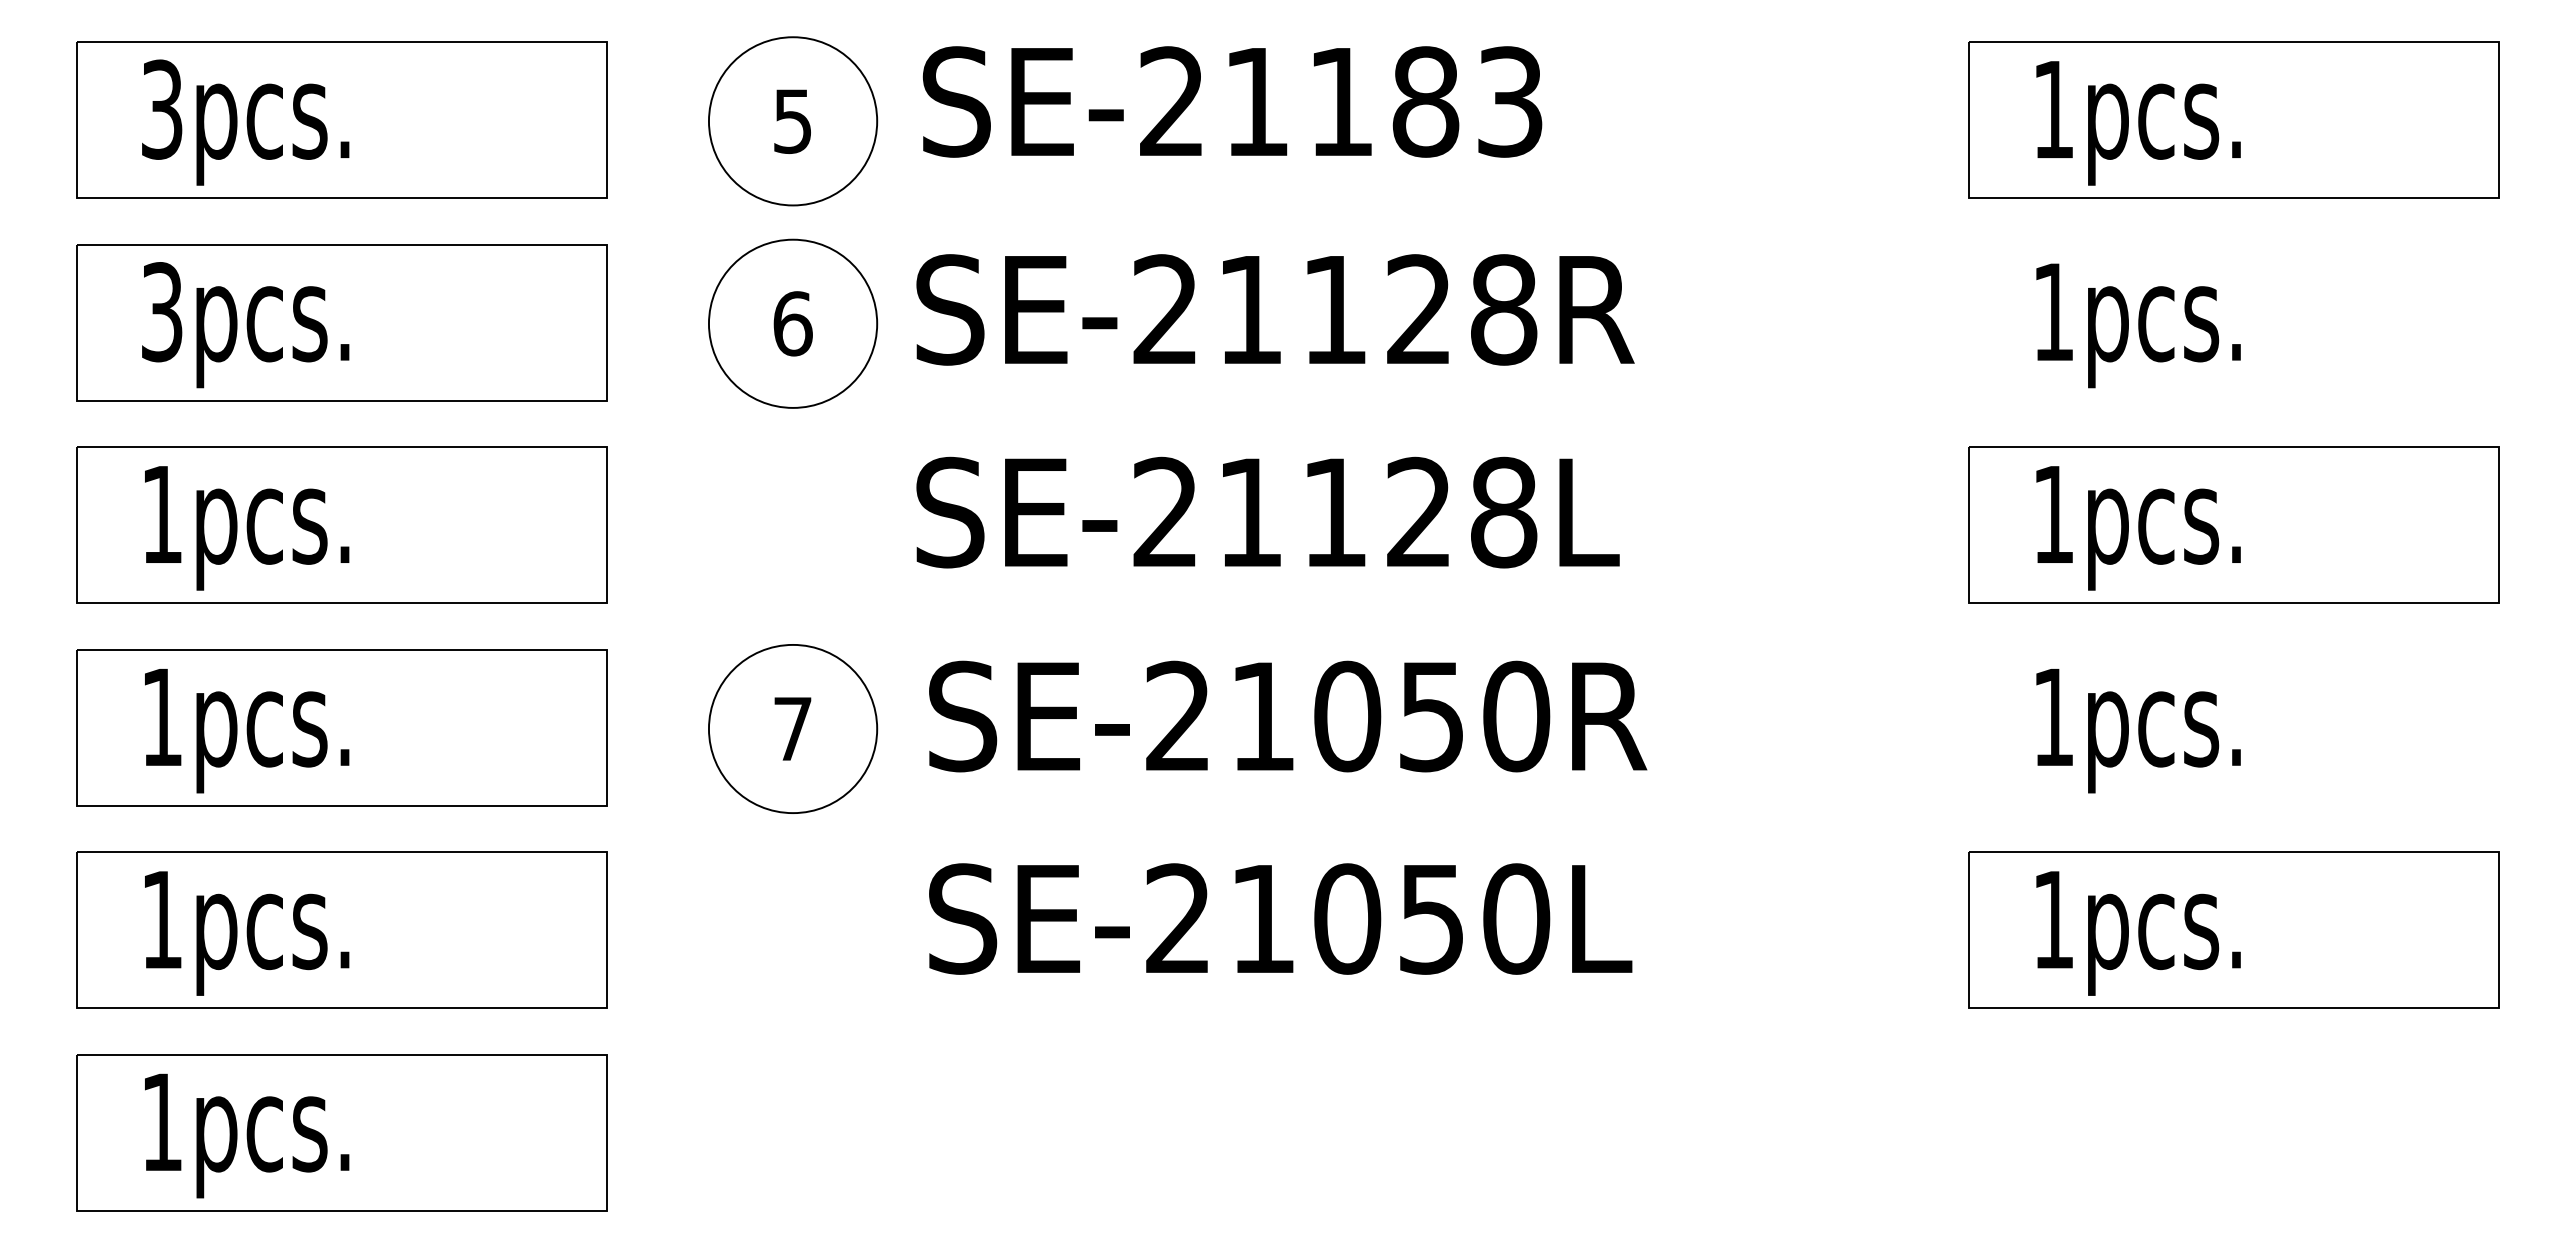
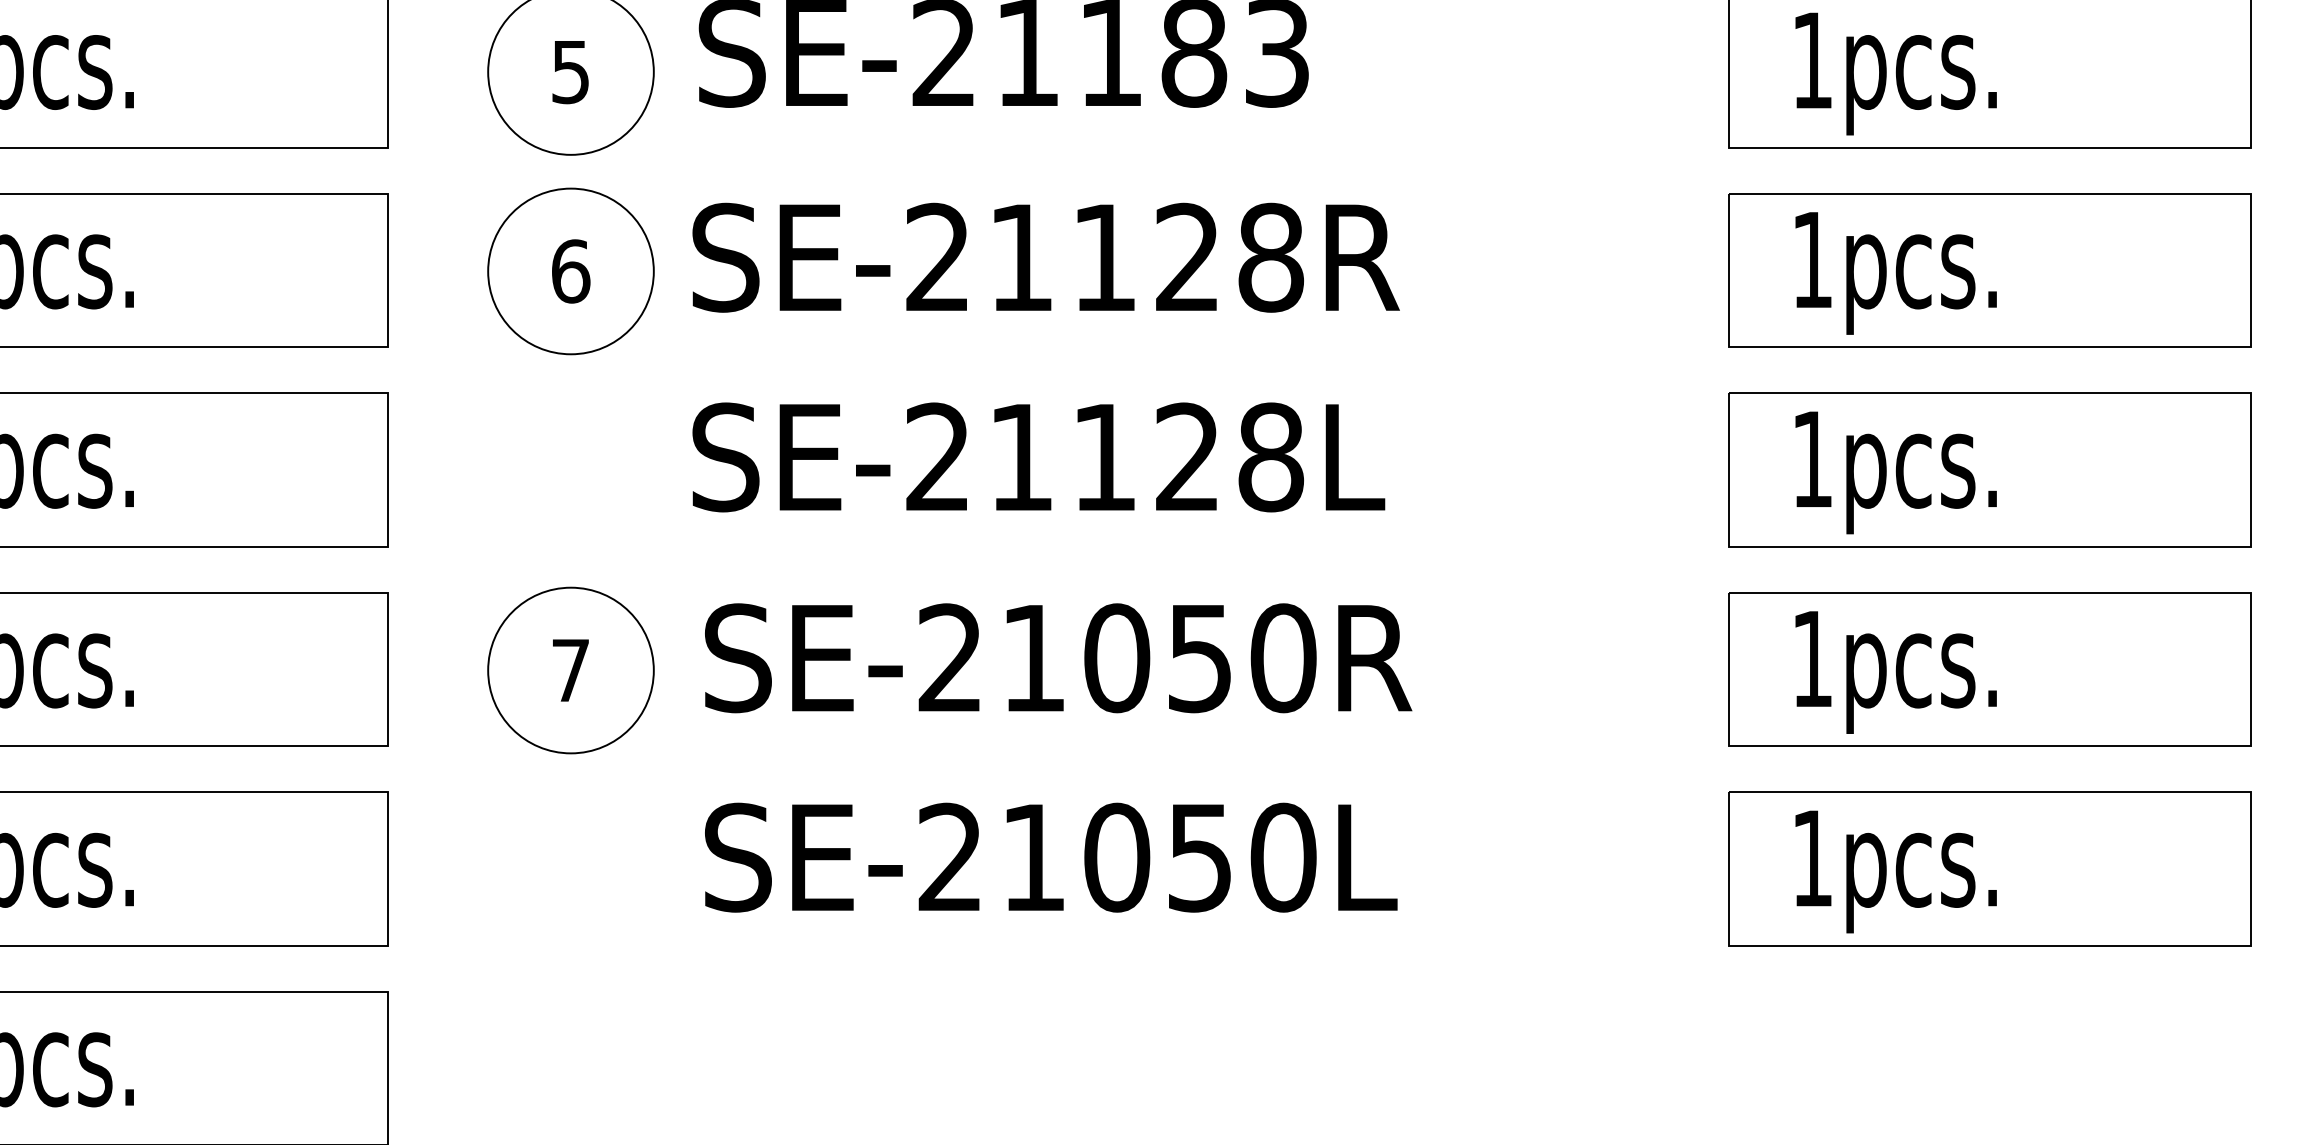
part: (2233, 322) -> (1989, 270), added
part: (2233, 727) -> (1989, 669), added

